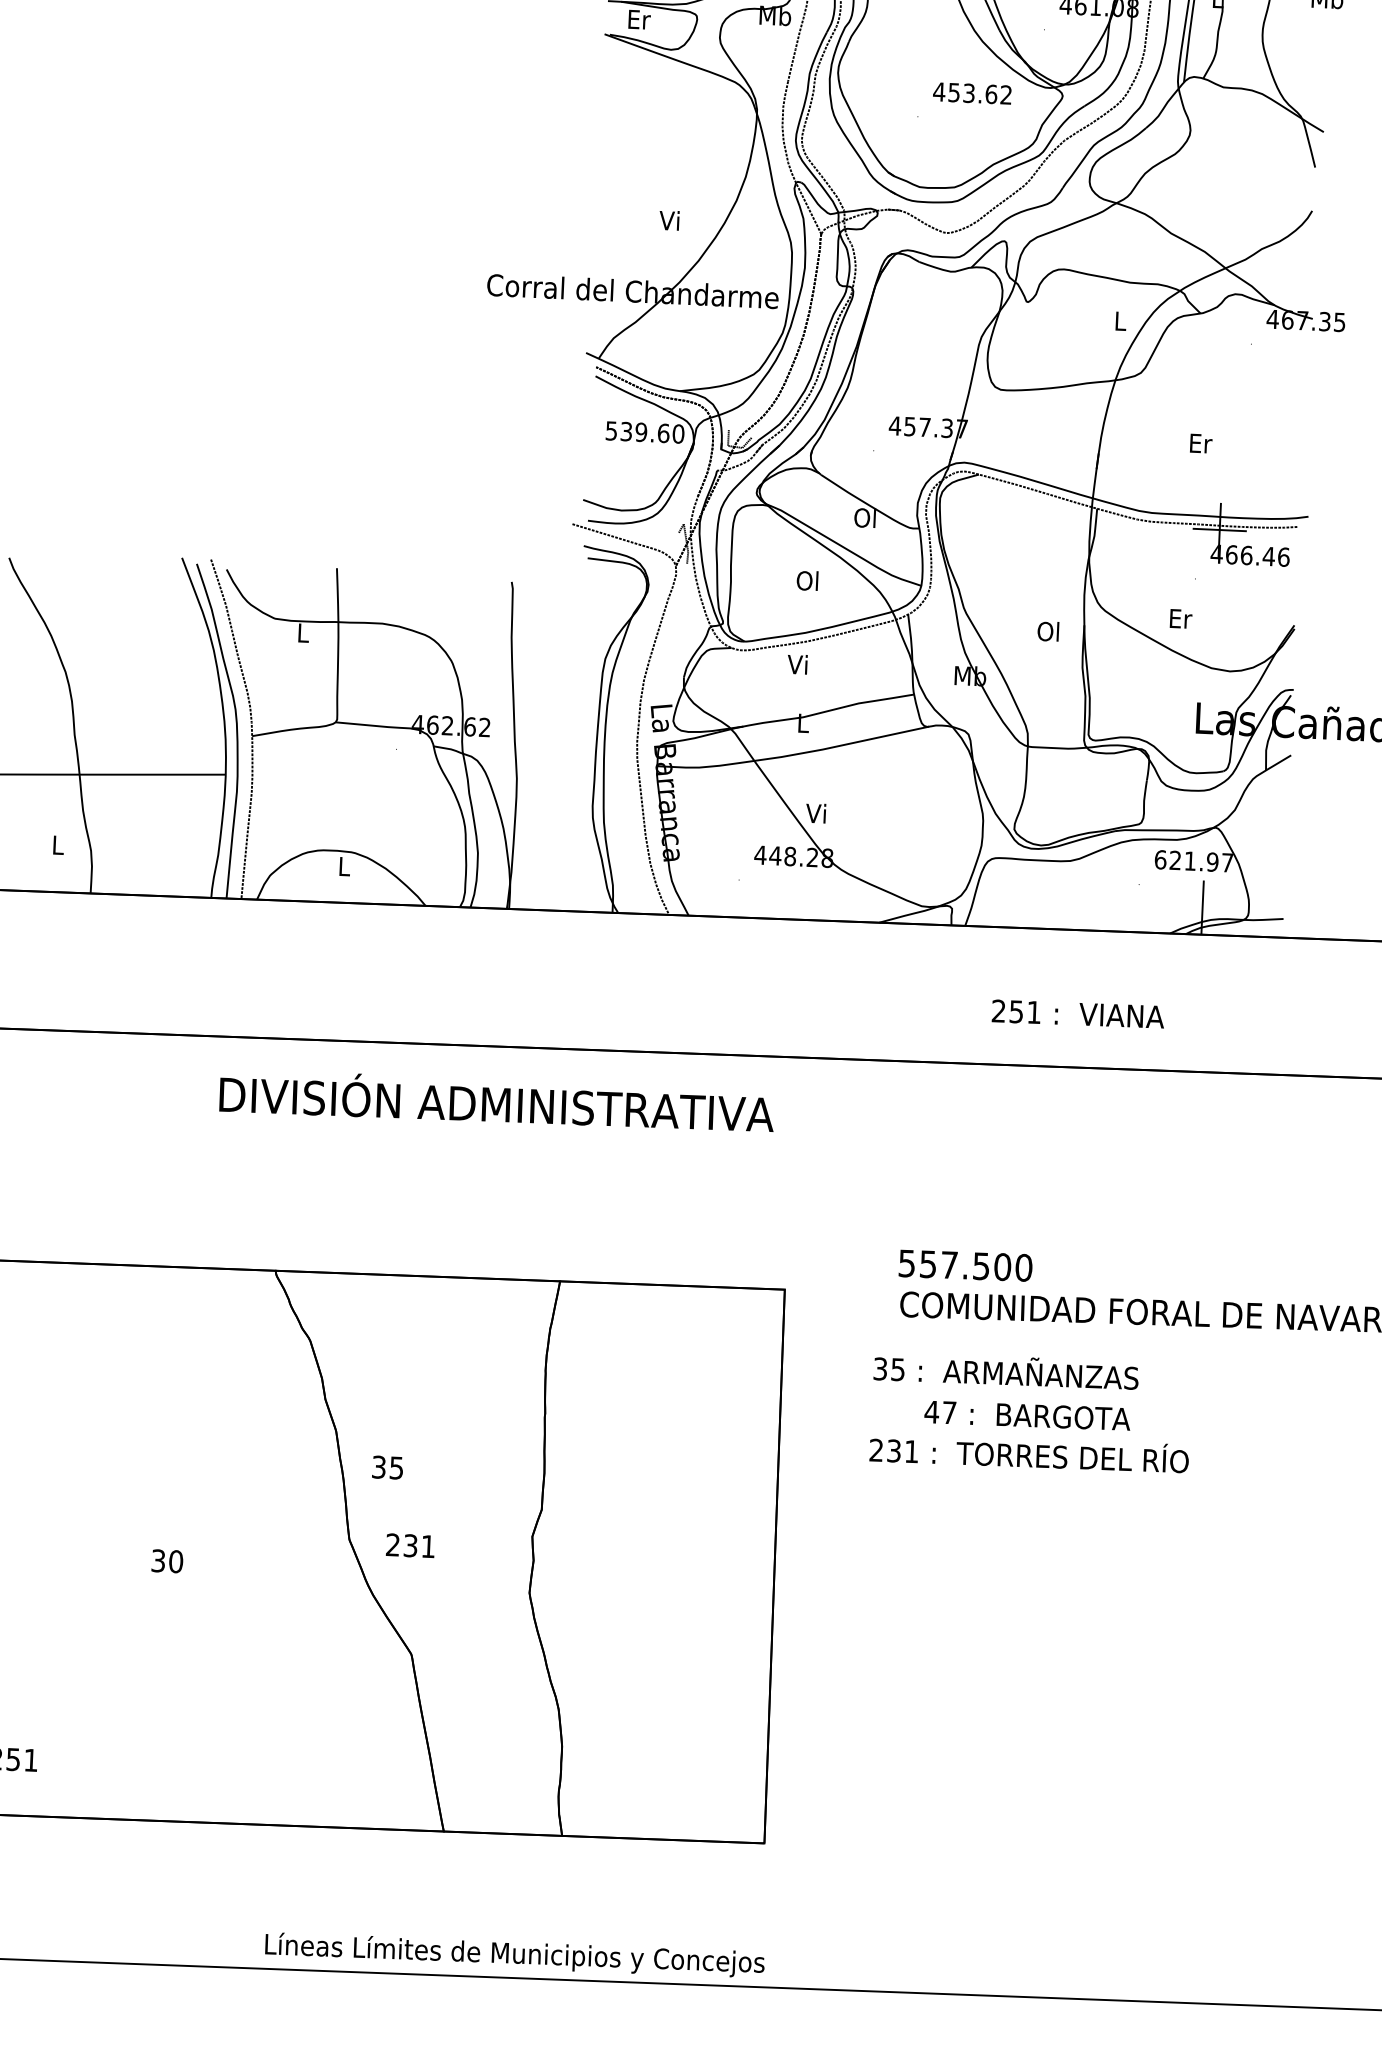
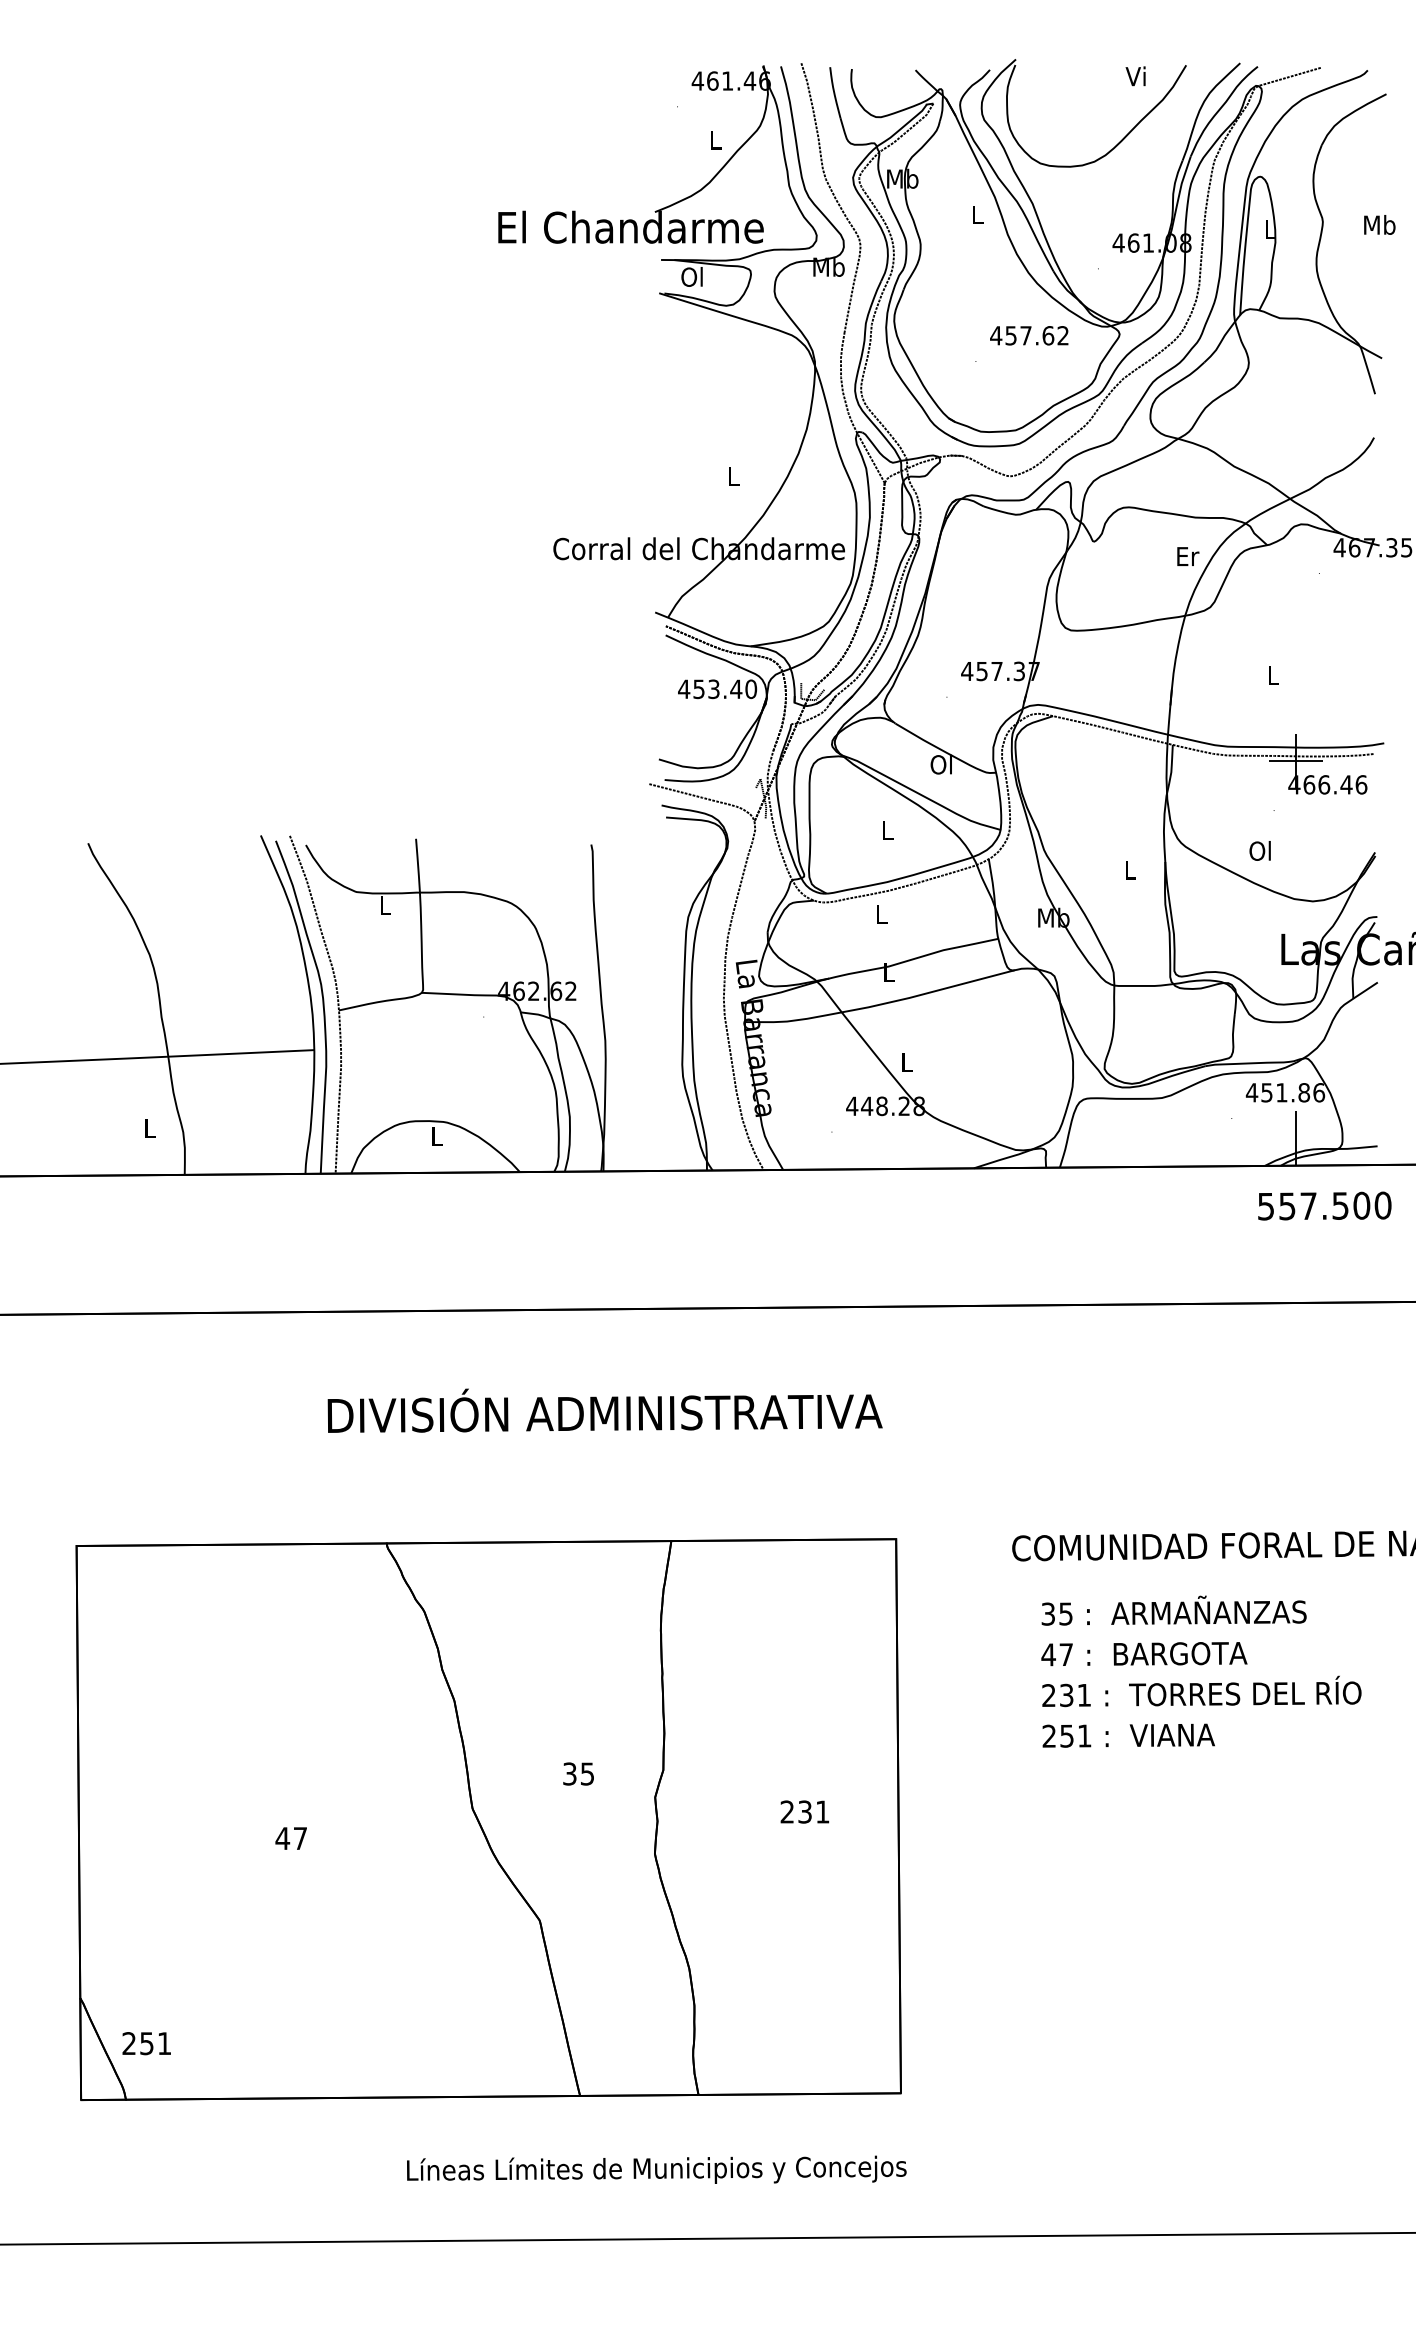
text: (638, 19) -> (692, 276), Er -> Ol
text: (968, 93) -> (1025, 335), 453.62 -> 457.62
text: (669, 220) -> (732, 476), Vi -> L
text: (1121, 321) -> (1188, 556), L -> Er
text: (637, 432) -> (710, 689), 539.60 -> 453.40
text: (1200, 442) -> (1273, 674), Er -> L
text: (807, 581) -> (886, 830), Ol -> L
text: (1180, 618) -> (1260, 850), Er -> Ol
text: (1048, 631) -> (1129, 869), Ol -> L
text: (797, 663) -> (880, 913), Vi -> L
text: (815, 812) -> (905, 1061), Vi -> L
text: (1194, 861) -> (1285, 1092), 621.97 -> 451.86
text: (1077, 1013) -> (1128, 1735), moved
text: (496, 1101) -> (604, 1410), moved
text: (965, 1265) -> (1324, 1205), moved
text: (1005, 1371) -> (1173, 1610), moved
text: (1028, 1453) -> (1201, 1691), moved
text: (387, 1467) -> (578, 1773), moved
text: (410, 1545) -> (804, 1811), moved
text: (167, 1561) -> (291, 1838), 30 -> 47
text: (514, 1954) -> (656, 2169), moved

